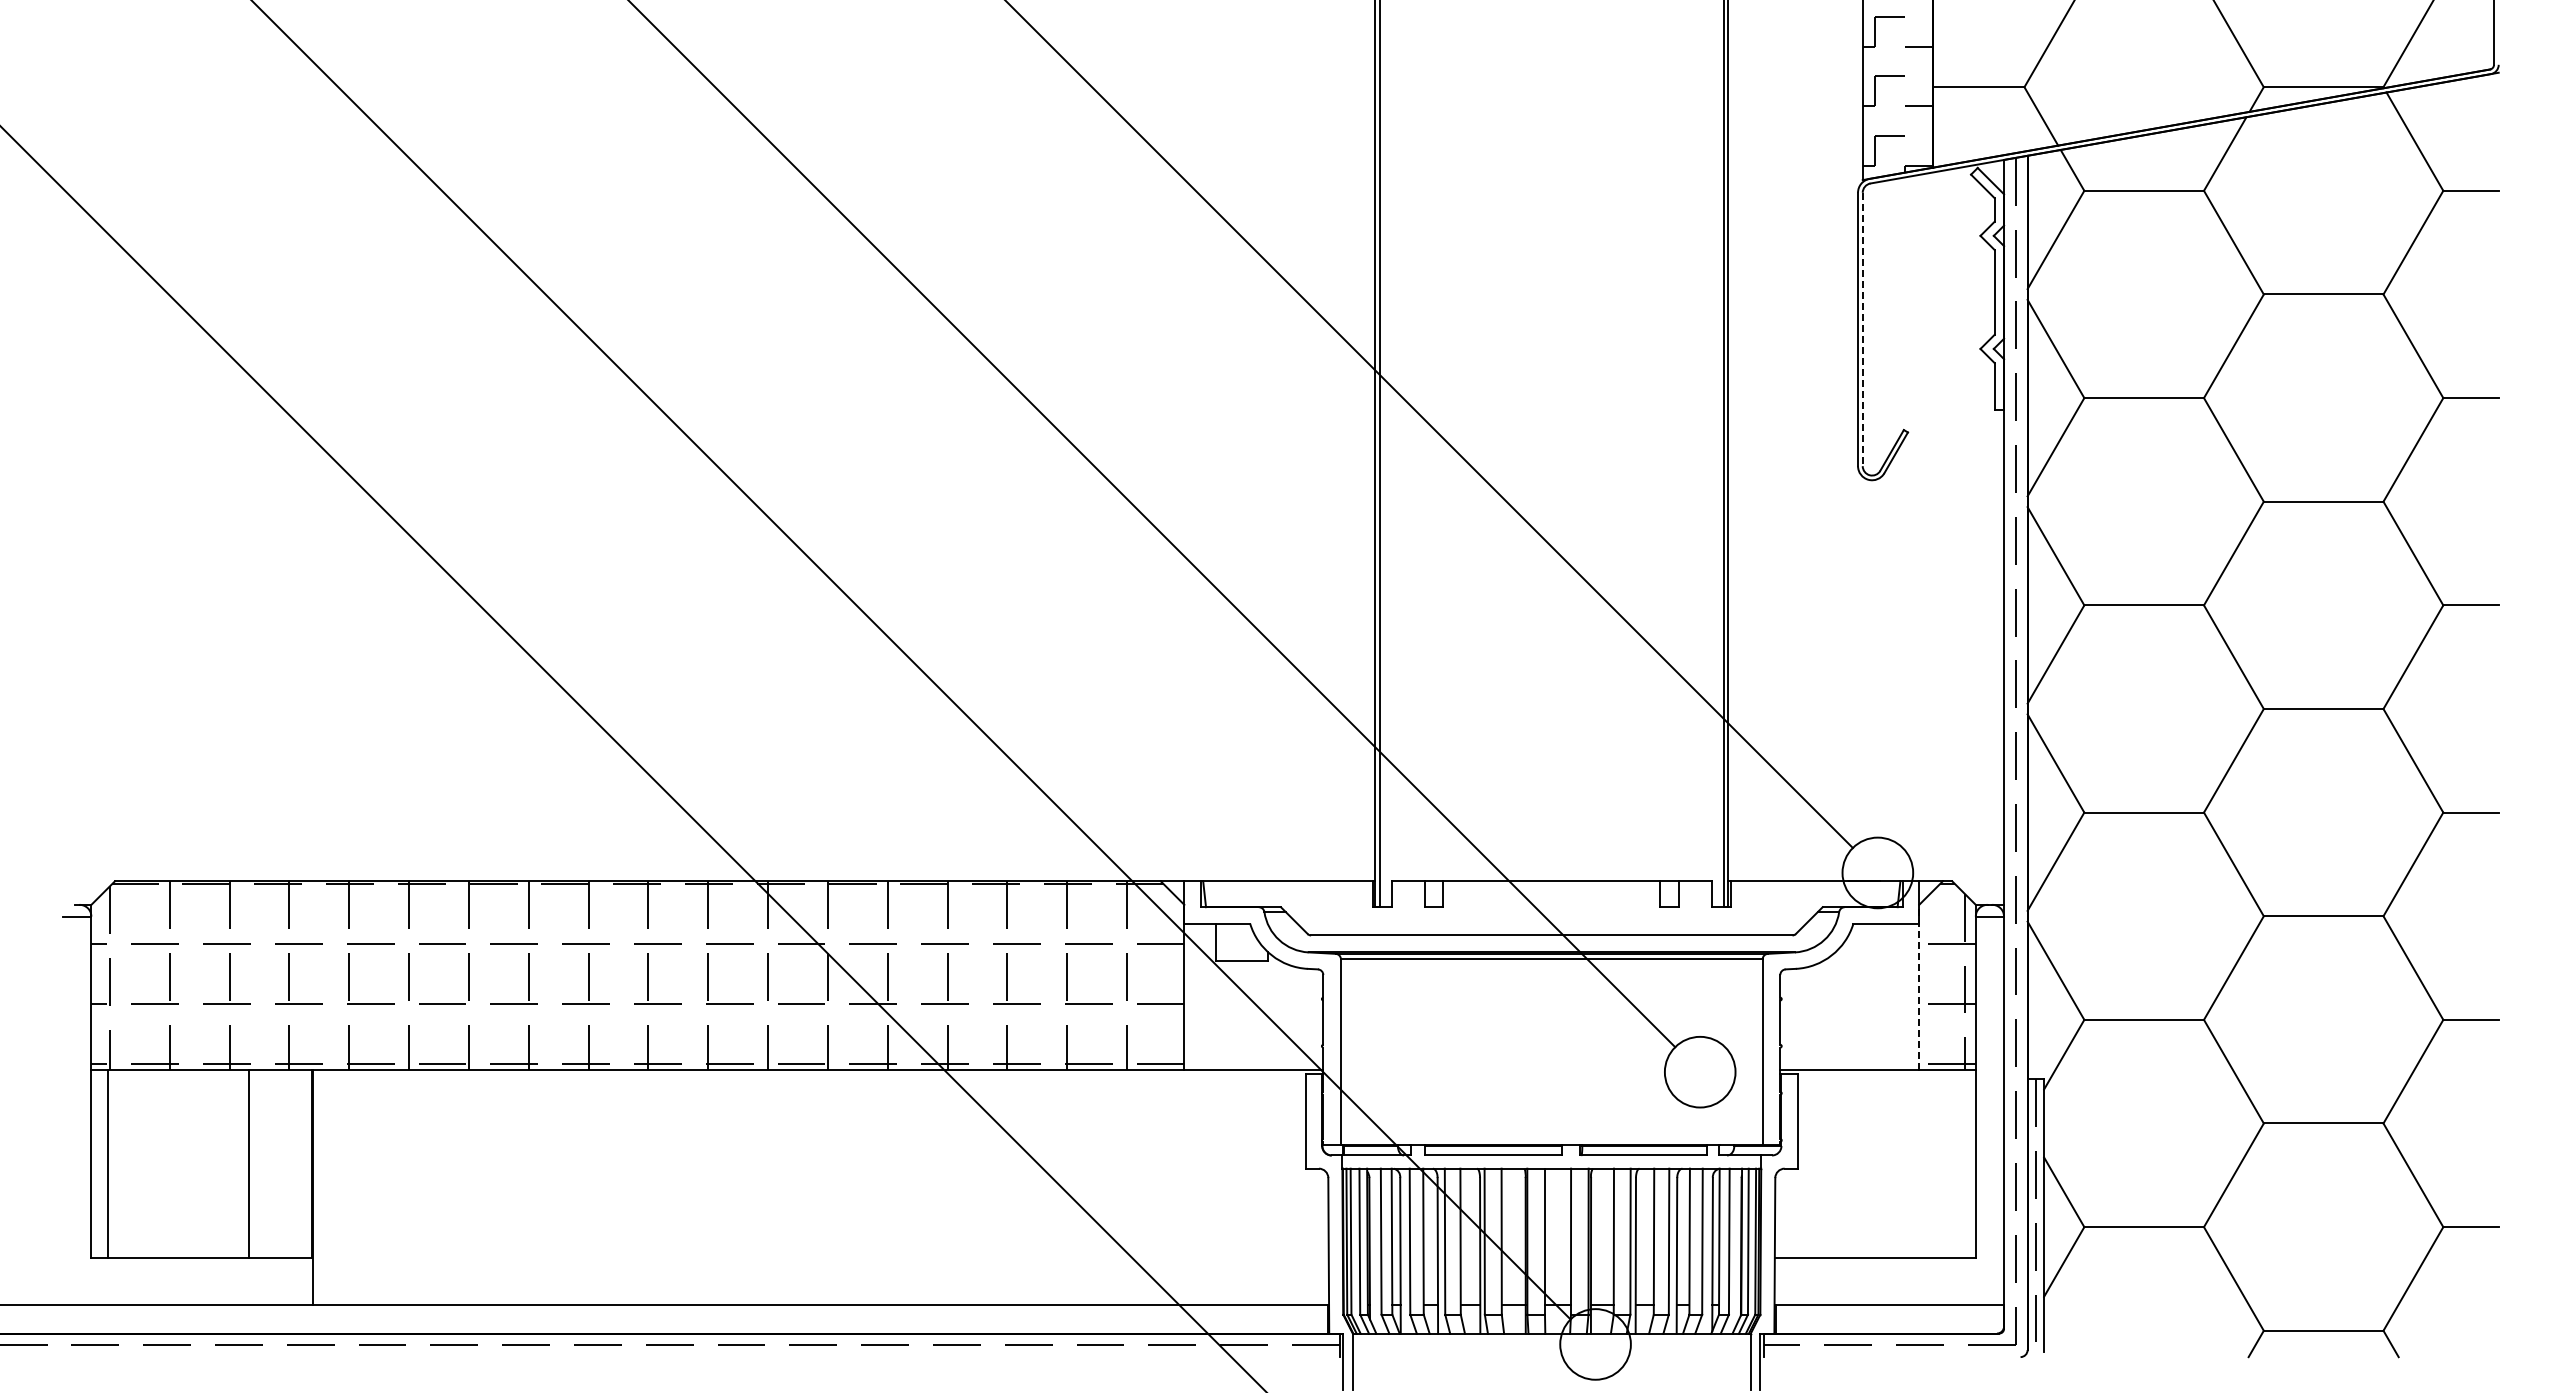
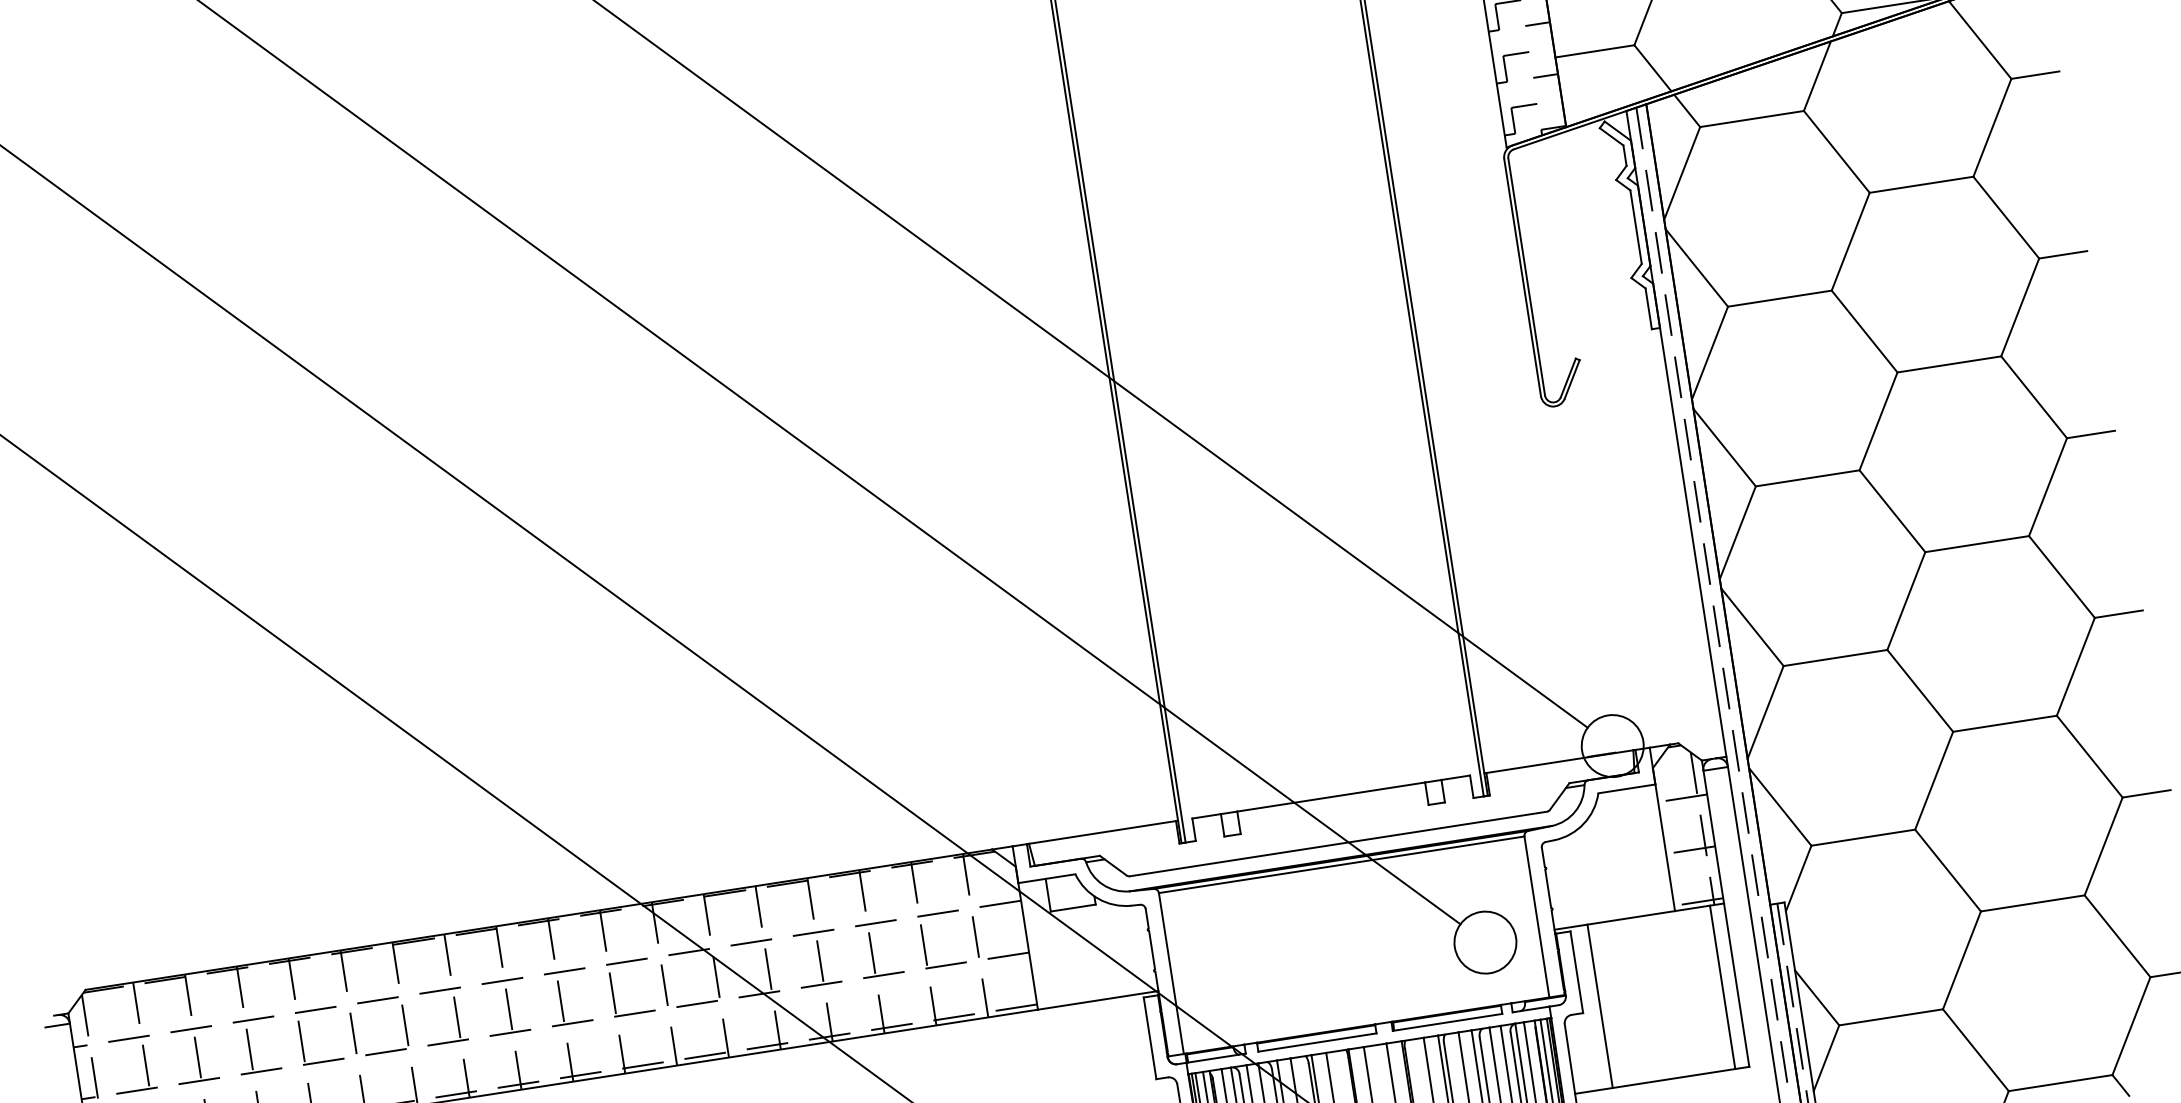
line: (1862, 329) -> (1526, 277), dashed -> solid
line: (1919, 986) -> (1664, 838), dashed -> solid
line: (1818, 1163) -> (1600, 1005), added
line: (1959, 1163) -> (1722, 986), added

